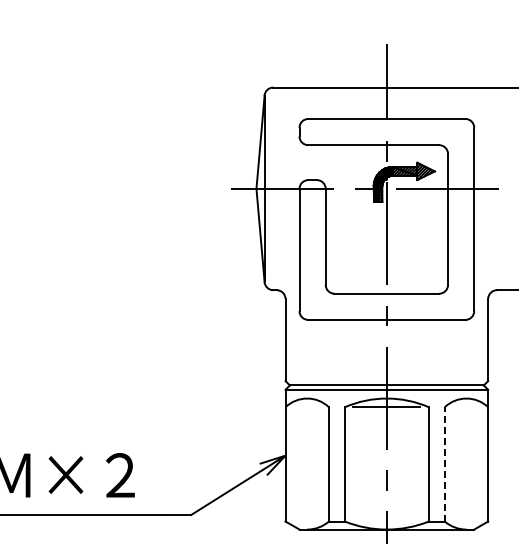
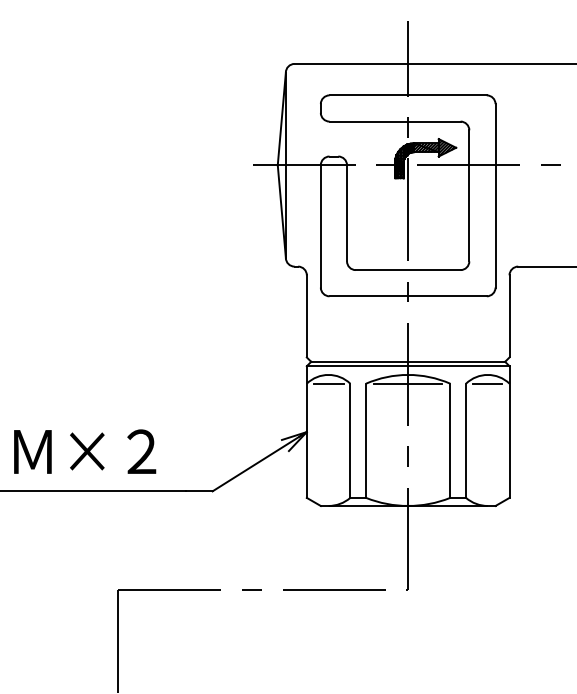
line: (307, 407) -> (328, 383), added
line: (466, 407) -> (487, 383), added
line: (445, 464) -> (466, 440), dashed -> solid

